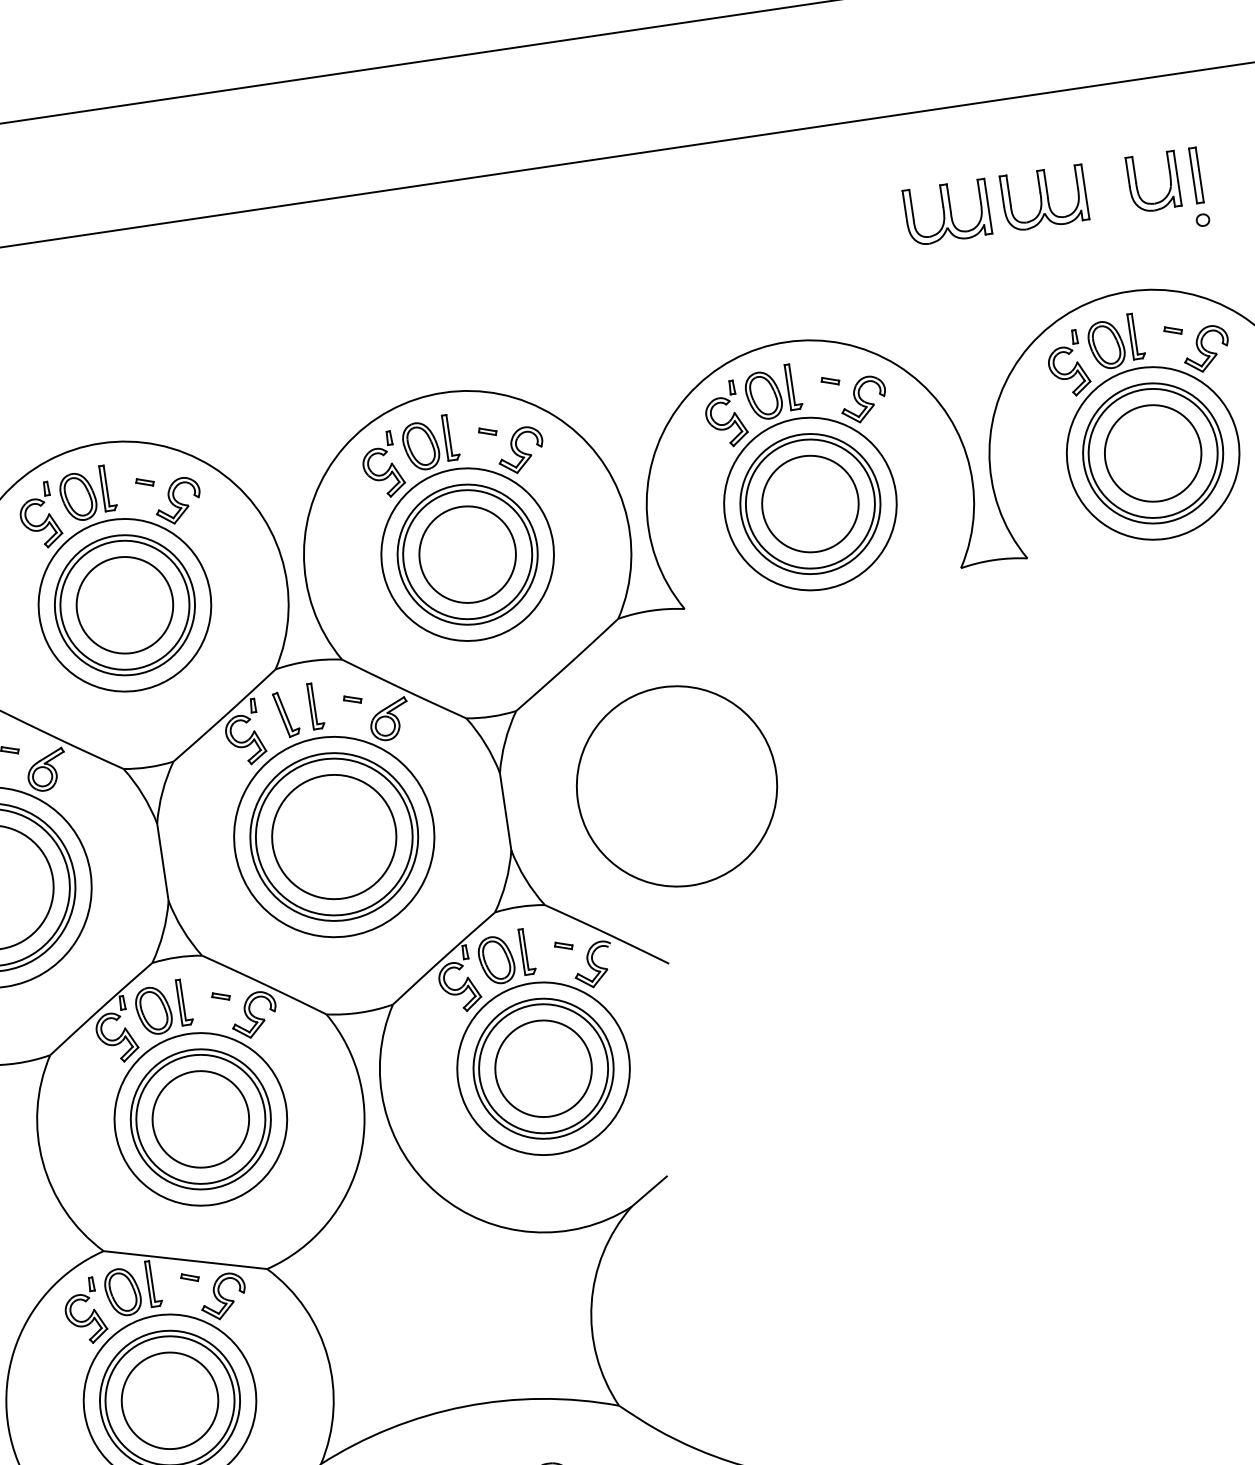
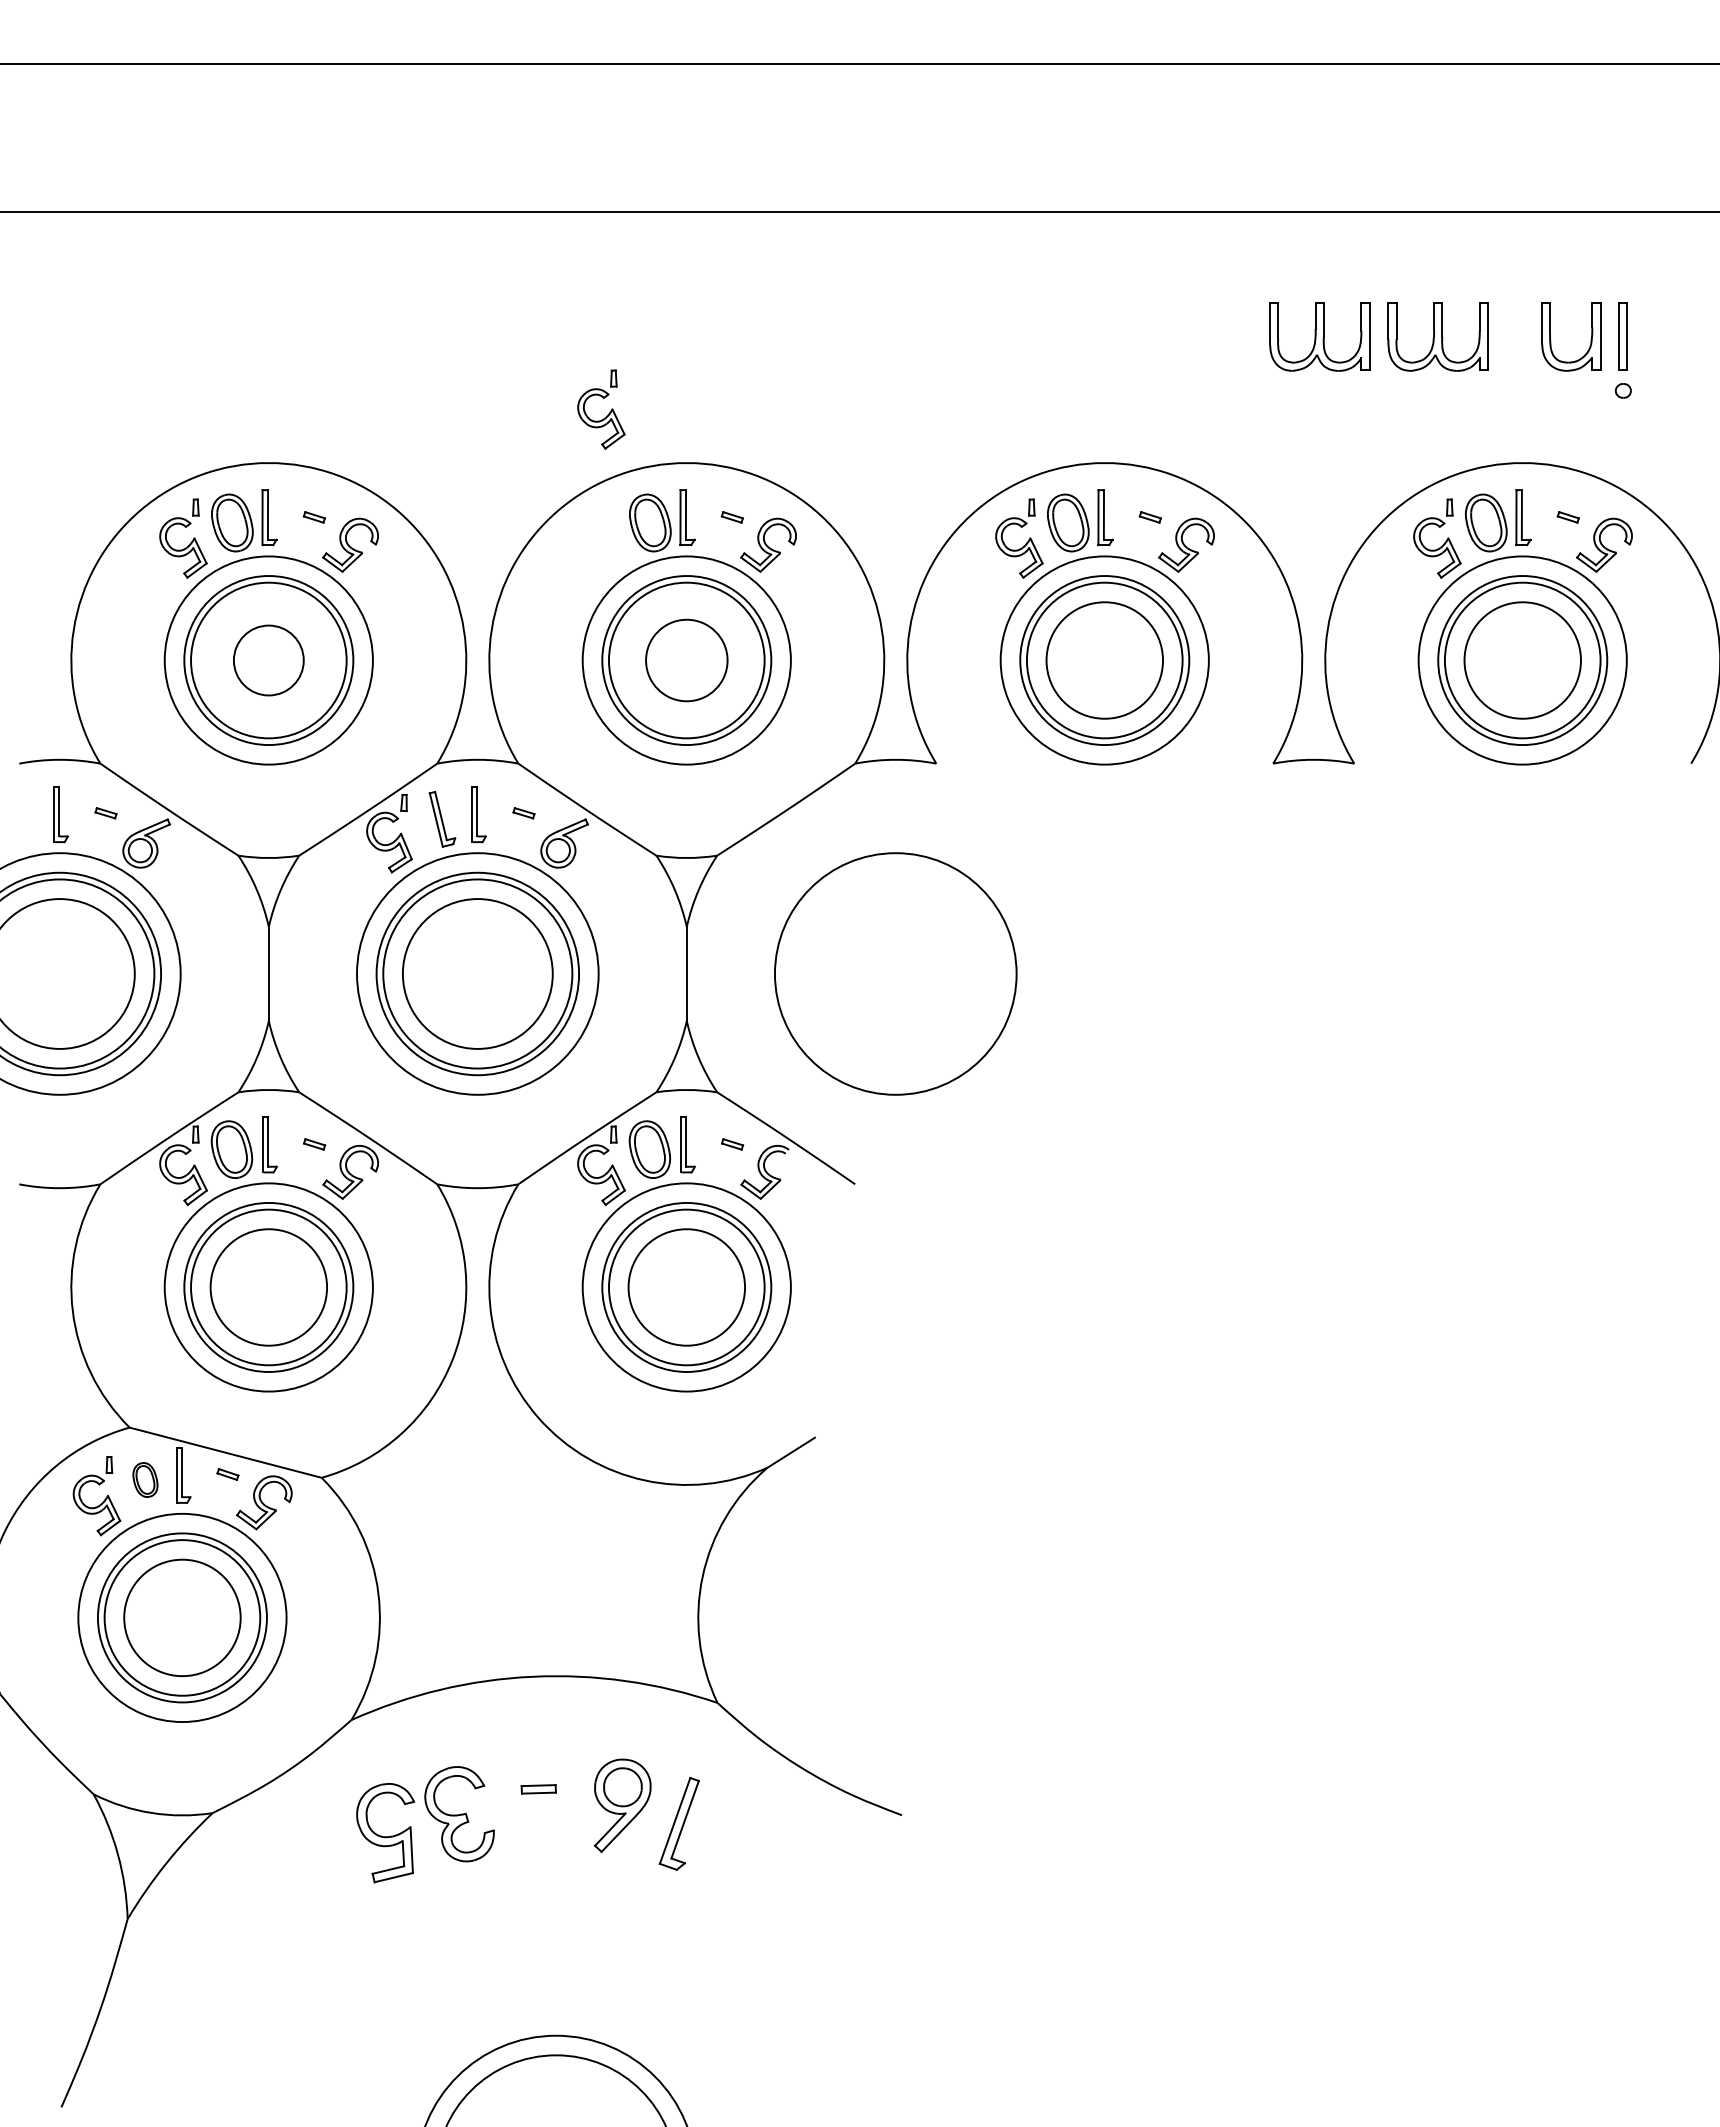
part: (388, 468) -> (607, 414), moved
circle: (467, 554) -> (686, 660), size x0.7
circle: (124, 605) -> (268, 660), size x0.6
part: (122, 1291) -> (145, 1479), size x0.6

